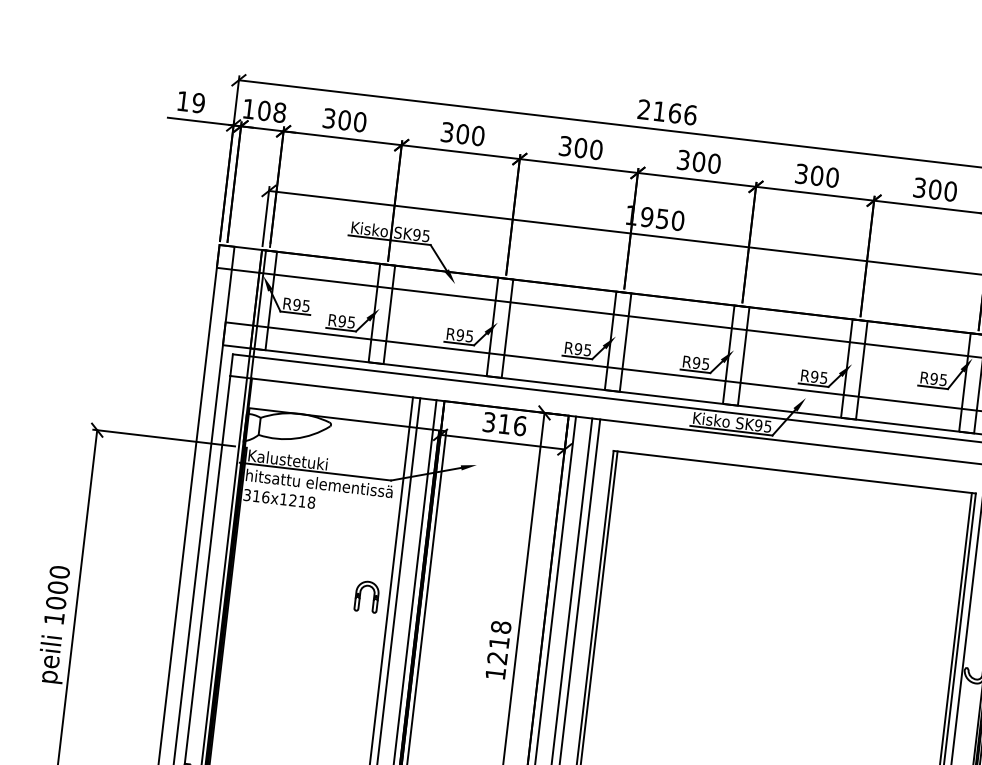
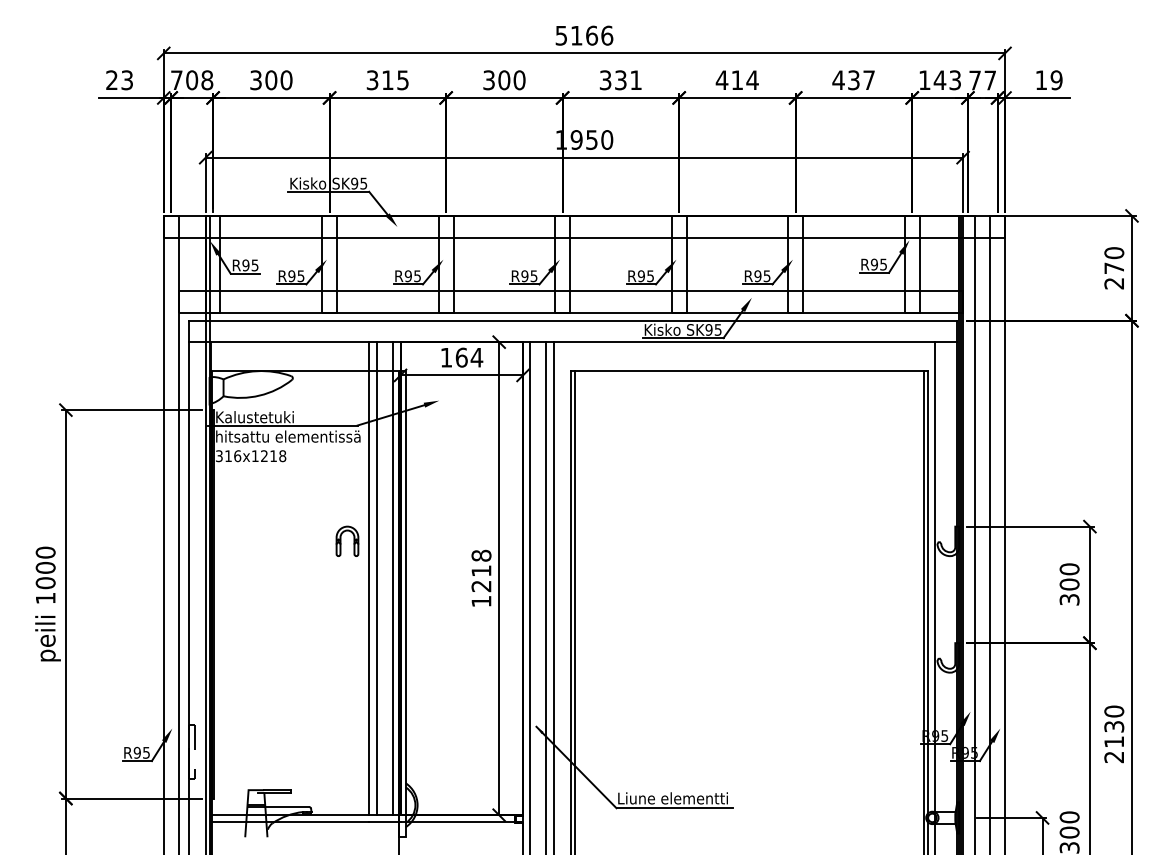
text: (190, 102) -> (119, 80), 19 -> 23
text: (248, 108) -> (176, 79), 108 -> 708
text: (643, 109) -> (560, 35), 2166 -> 5166
text: (470, 135) -> (395, 80), 300 -> 315
text: (706, 163) -> (628, 80), 300 -> 331
text: (816, 175) -> (736, 80), 300 -> 414
text: (934, 189) -> (853, 80), 300 -> 437
text: (504, 423) -> (461, 357), 316 -> 164

